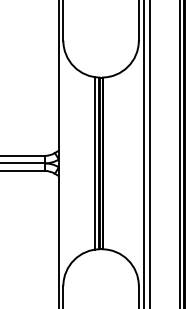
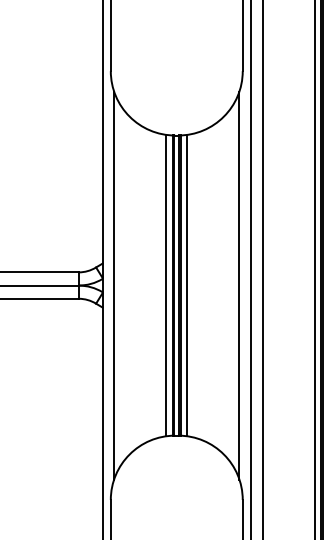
line: (65, 163) -> (114, 285), added
line: (107, 163) -> (187, 285), added
line: (136, 163) -> (238, 285), added

